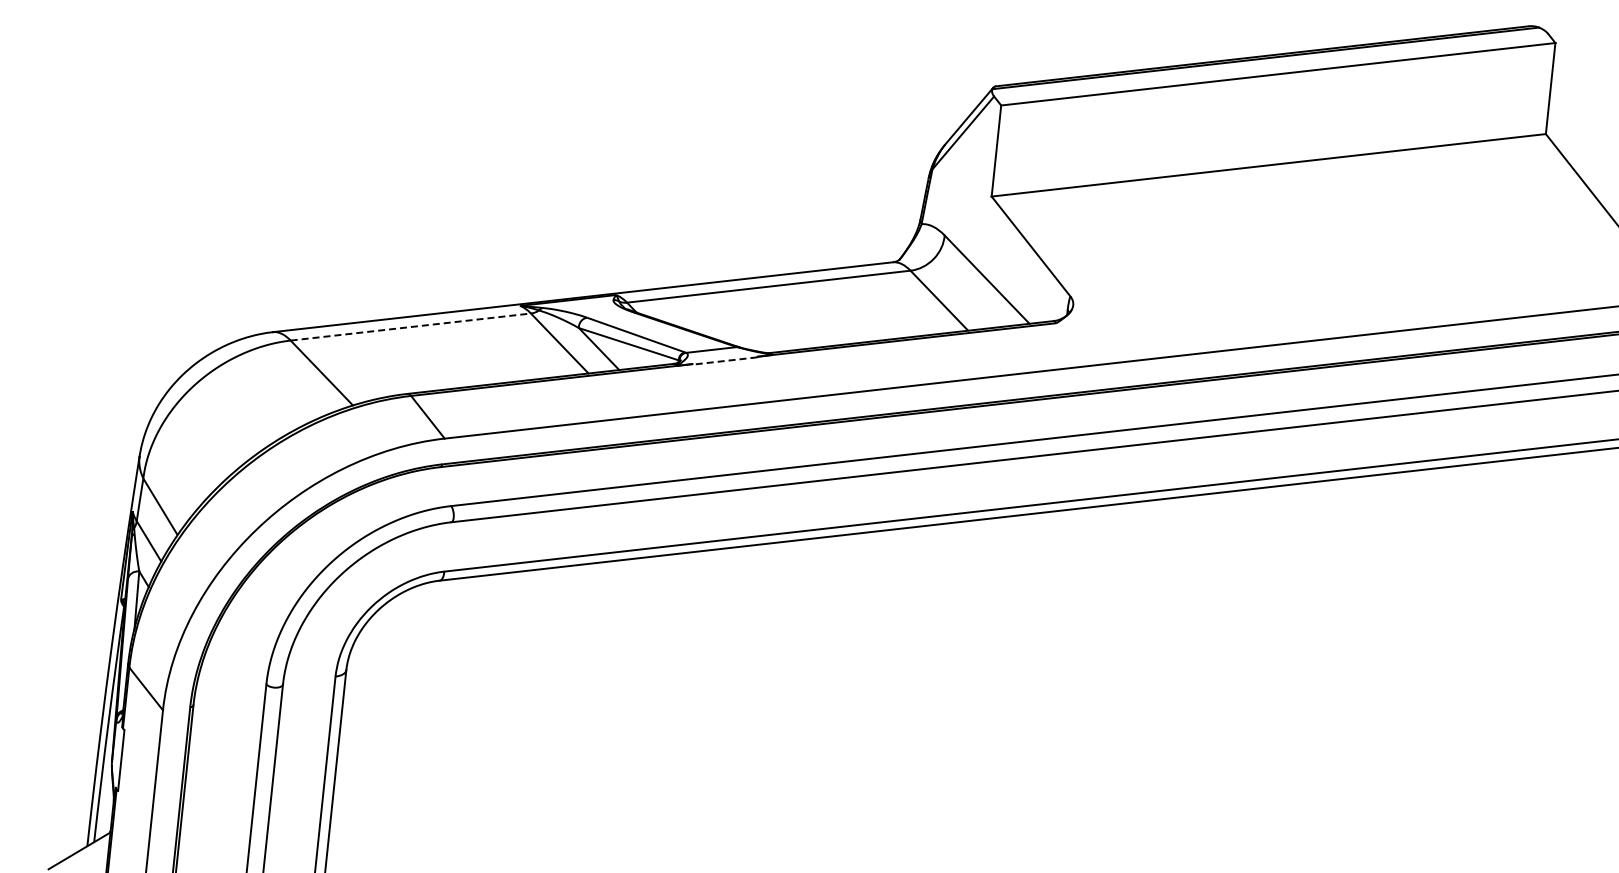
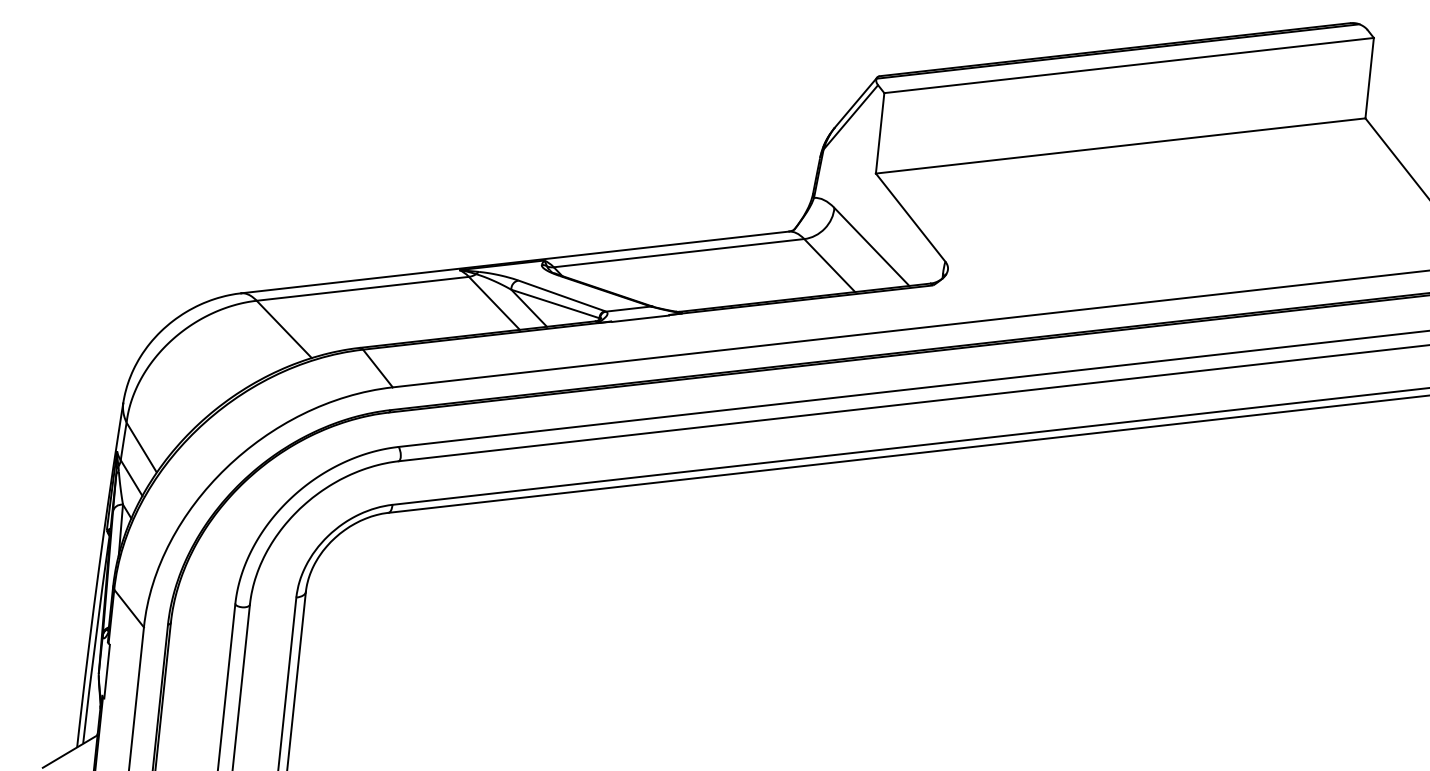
line: (410, 327) -> (362, 289), dashed -> solid
line: (724, 361) -> (639, 319), dashed -> solid

